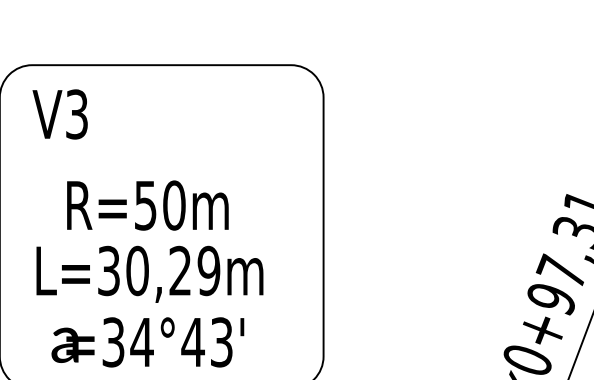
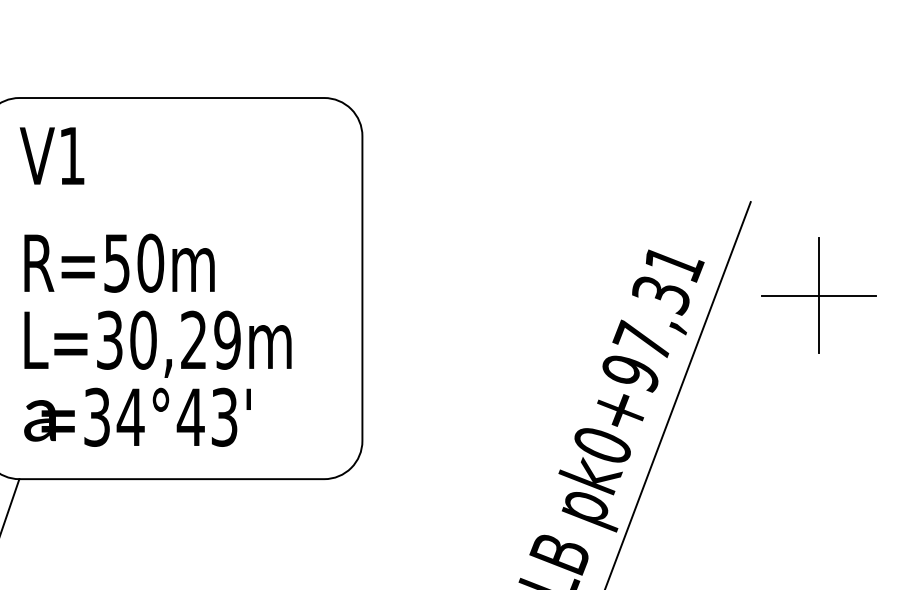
text: (76, 114) -> (71, 155), V3 -> V1
text: (147, 204) -> (119, 262), moved
text: (147, 341) -> (137, 416), moved

